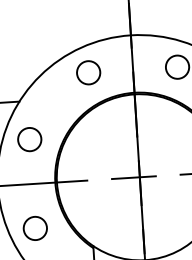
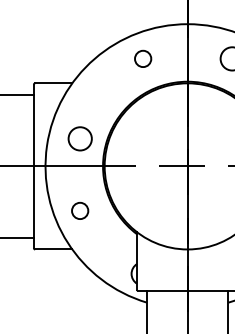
circle: (87, 72) -> (142, 58), size x0.7
circle: (29, 139) -> (79, 138), moved
circle: (34, 228) -> (79, 210), size x0.7

